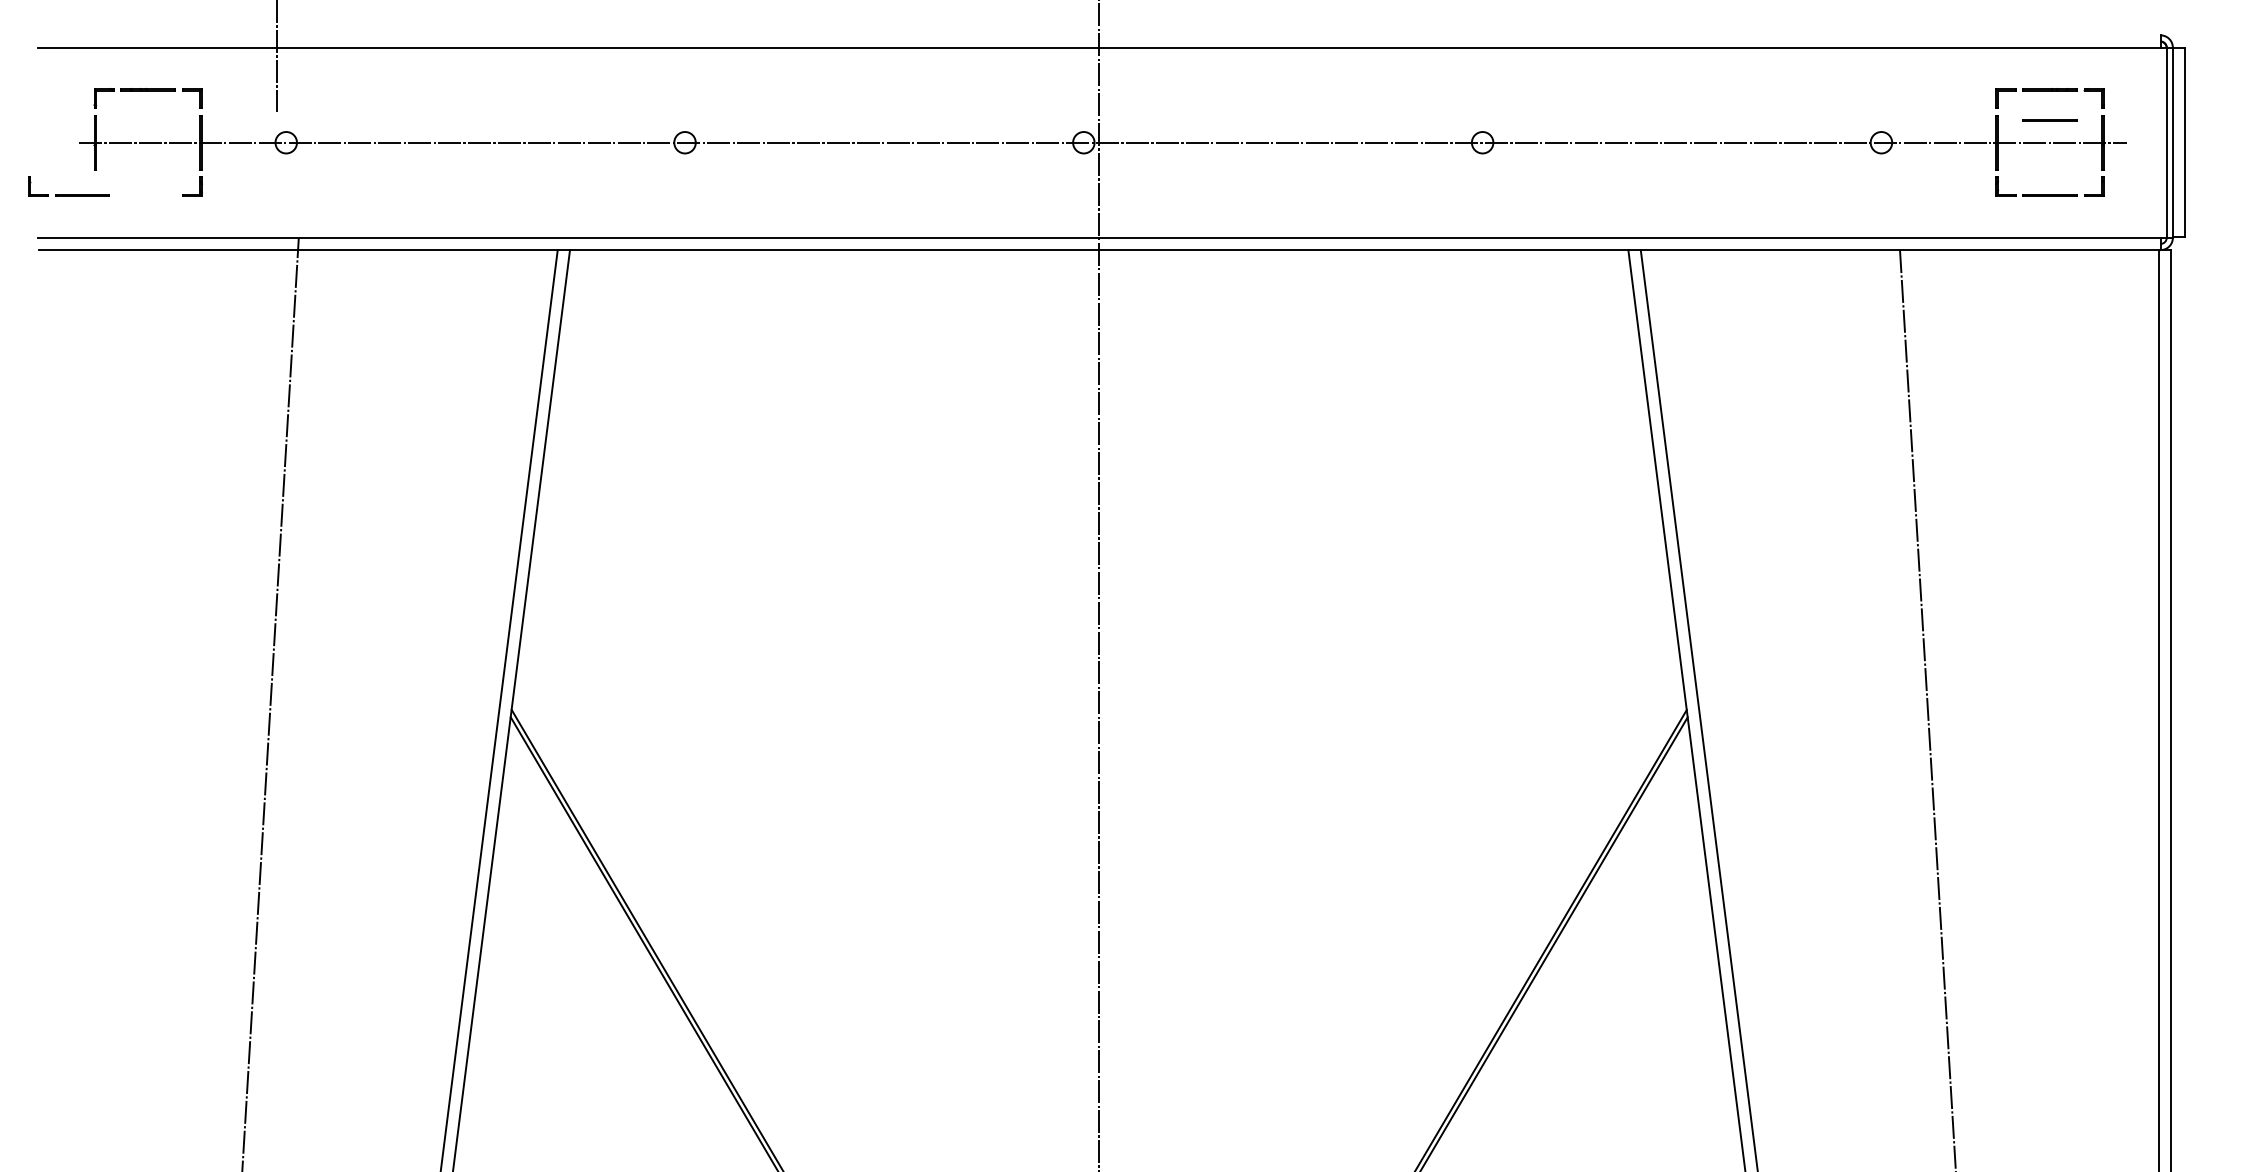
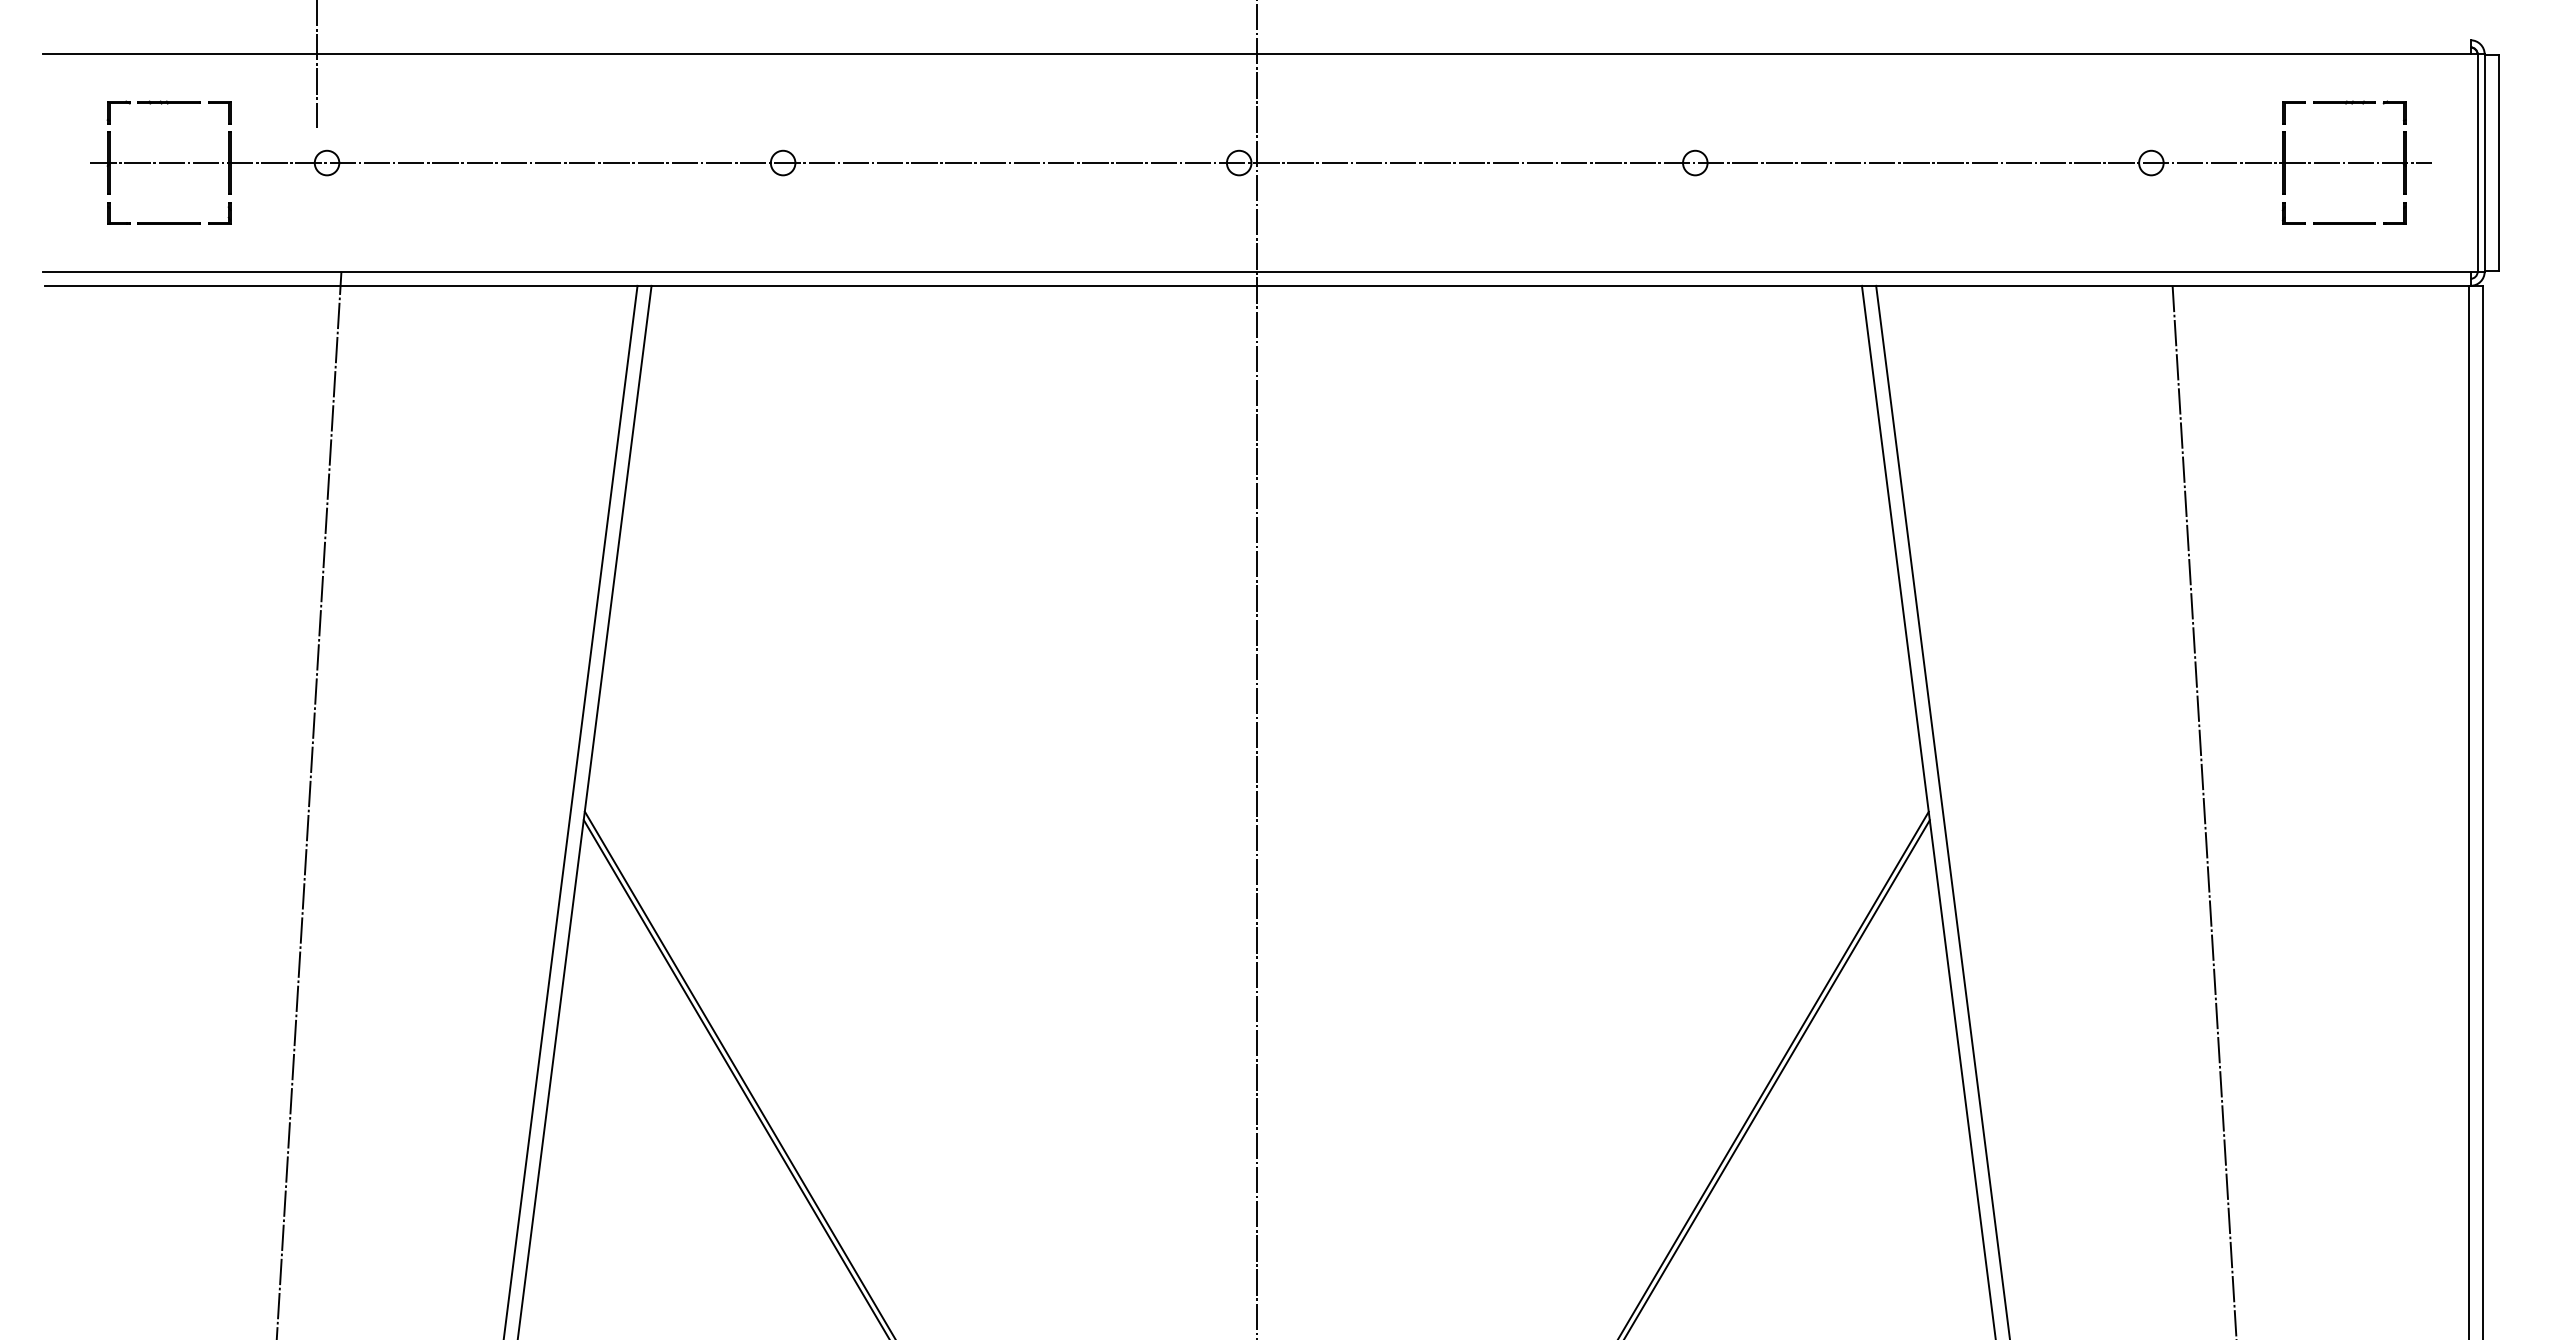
line: (2050, 120) -> (2344, 137), removed
part: (68, 194) -> (153, 222), moved

